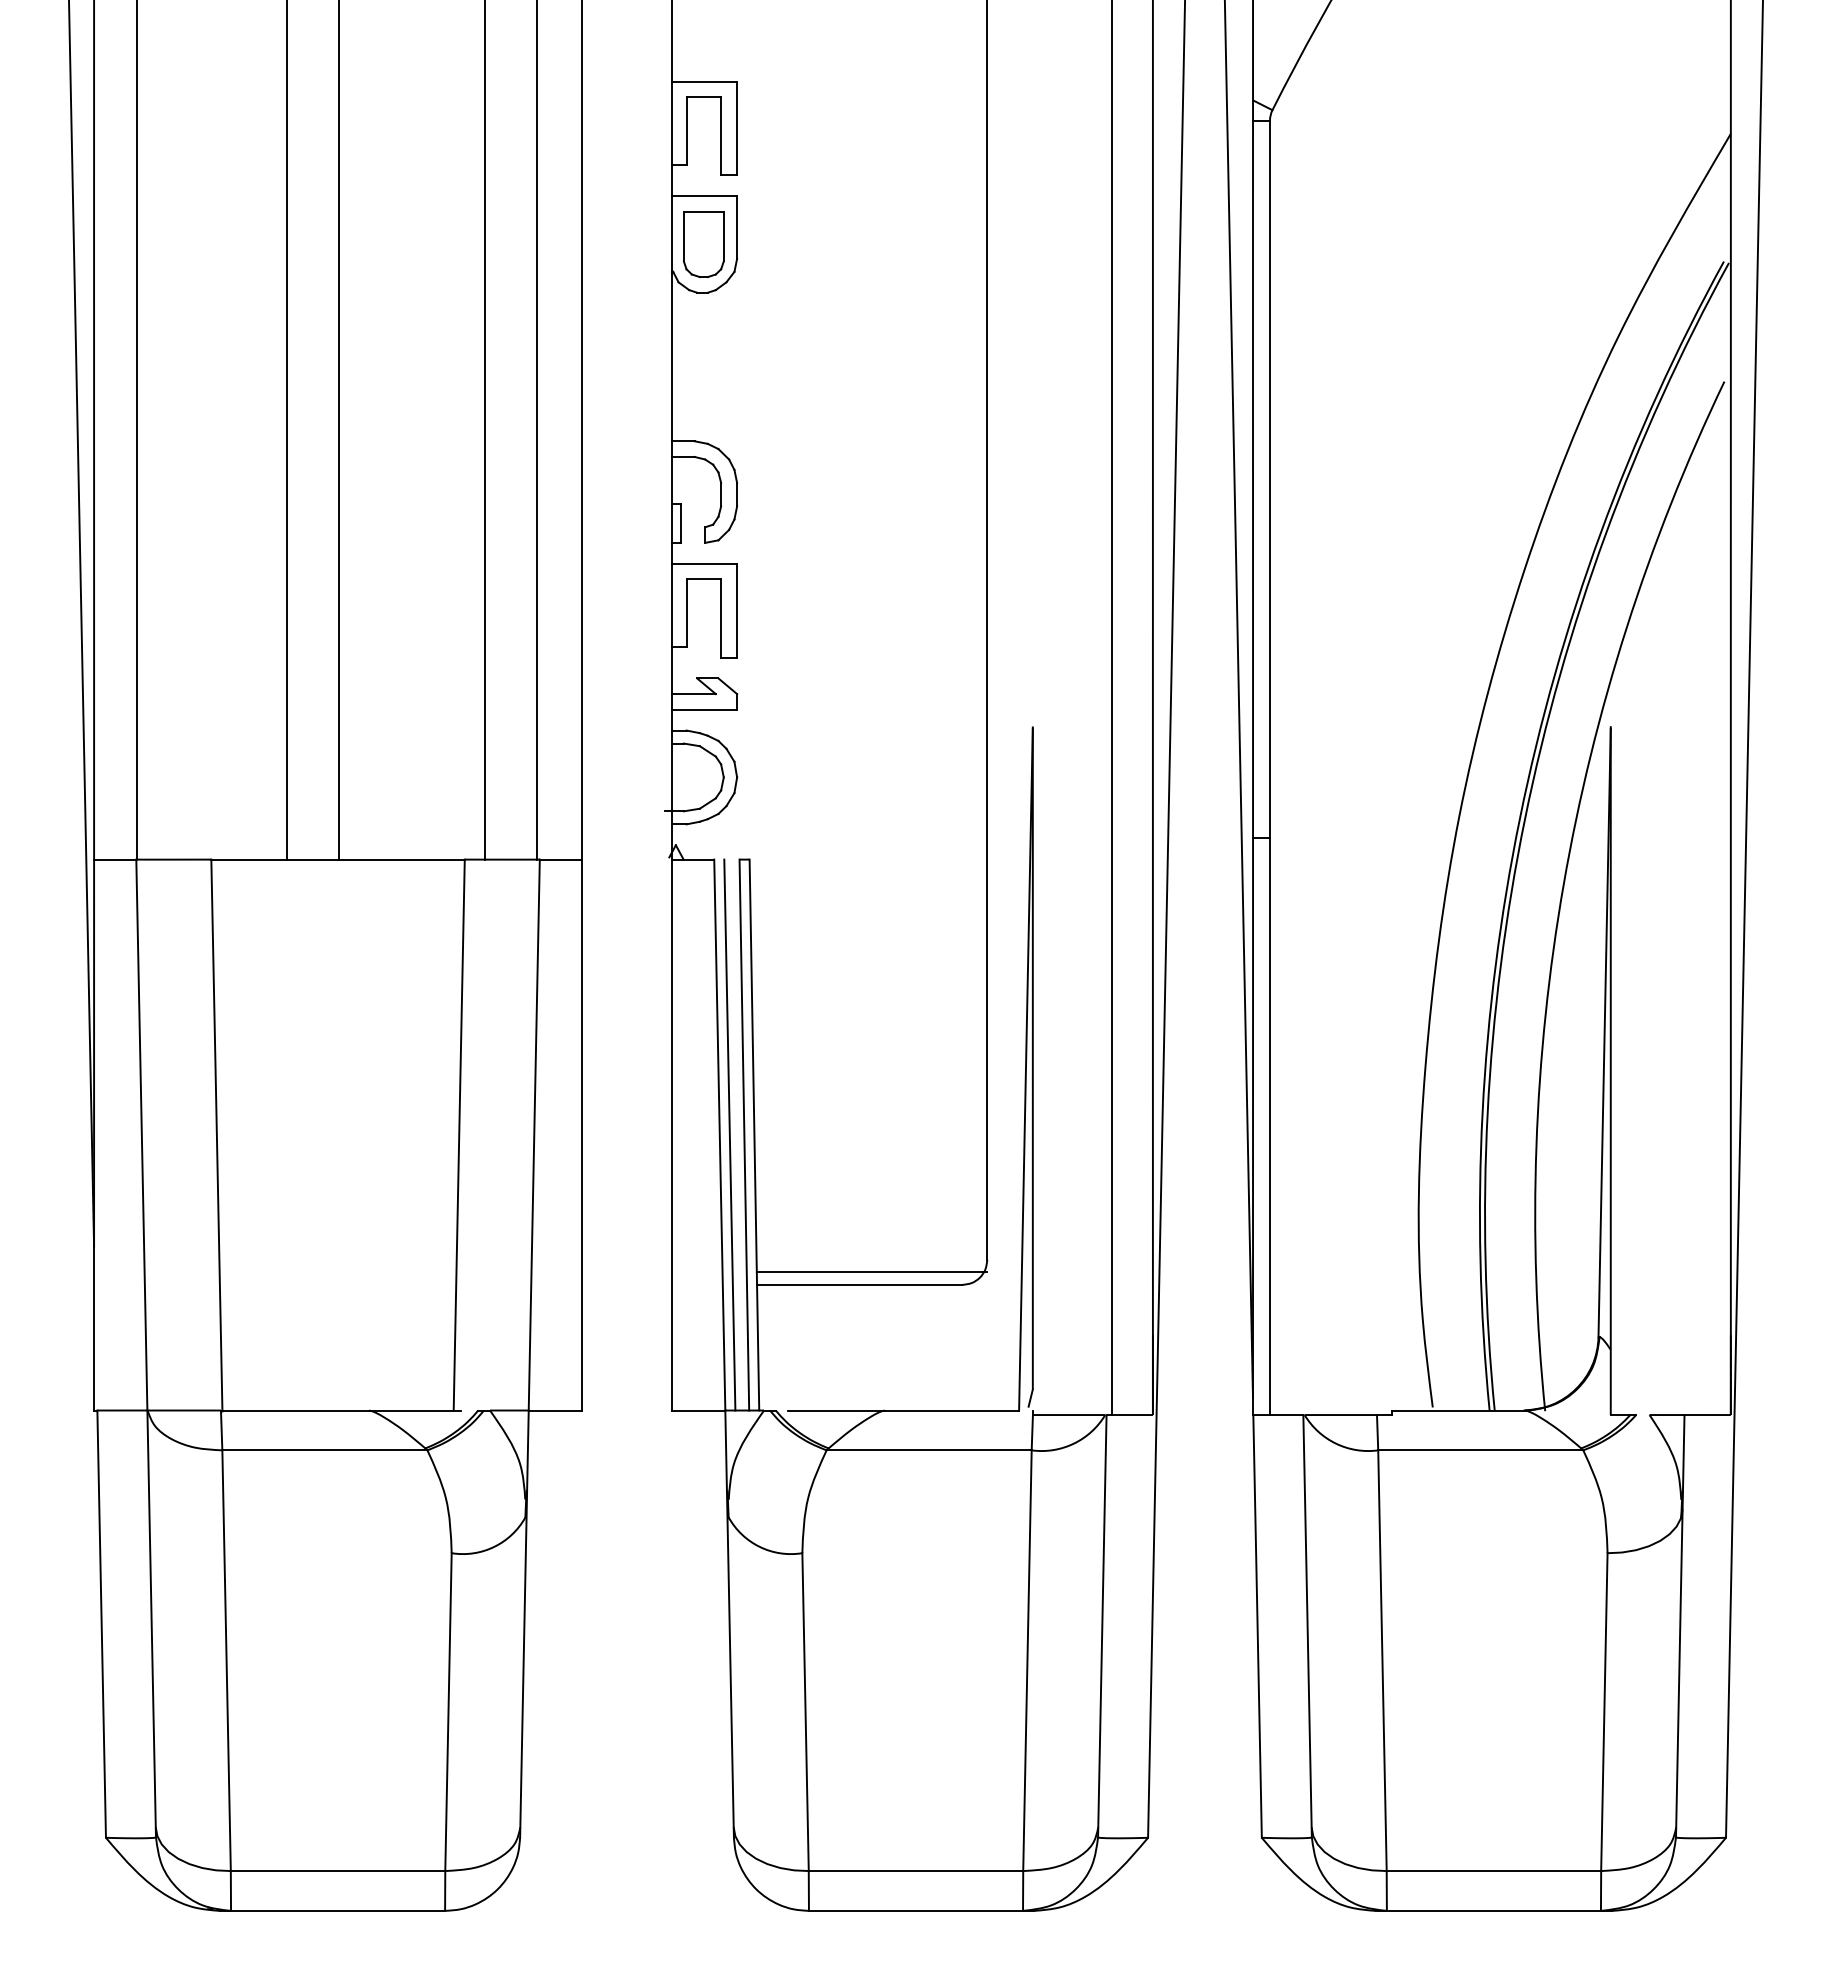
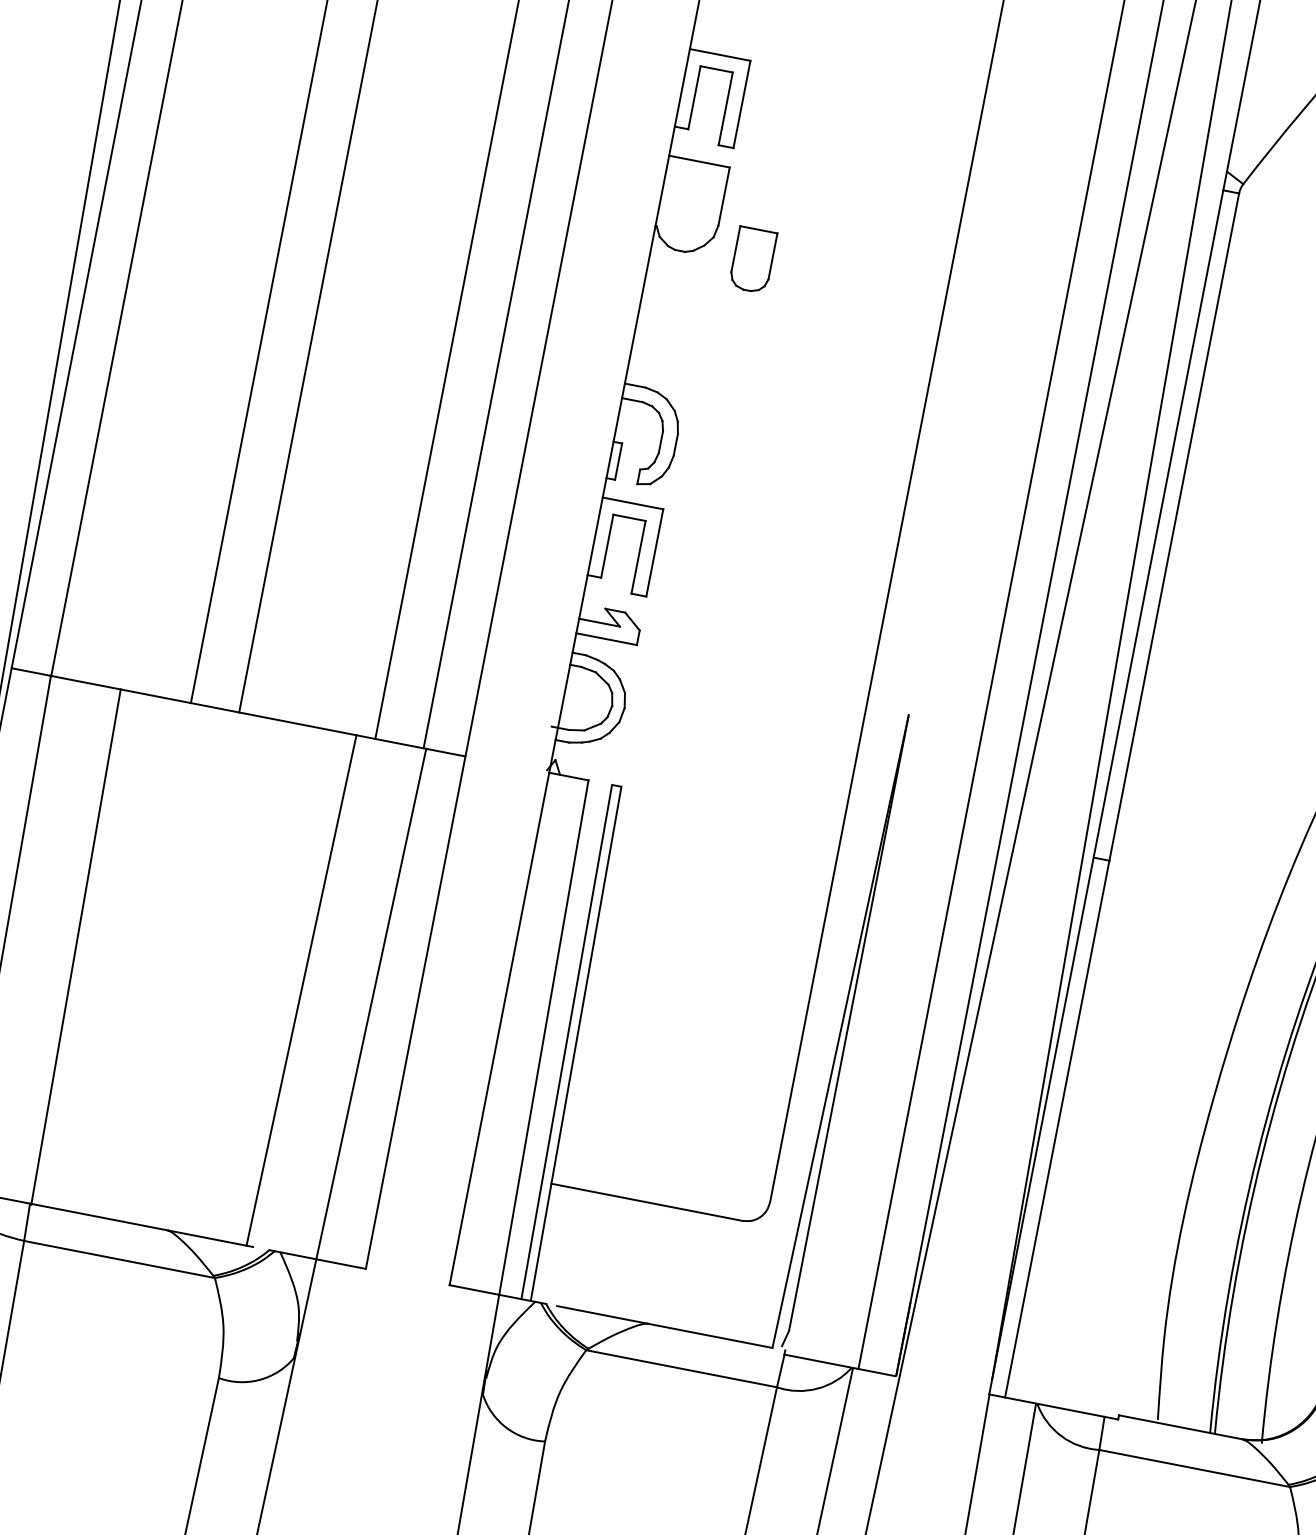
part: (703, 244) -> (752, 260), moved
line: (729, 1134) -> (553, 1038), removed
line: (871, 1272) -> (660, 1192), removed

